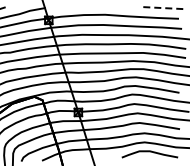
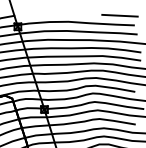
line: (162, 8) -> (120, 16), dashed -> solid

